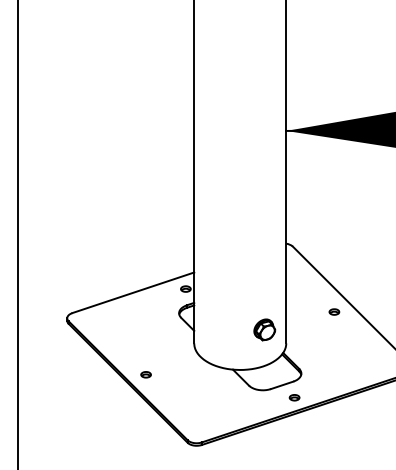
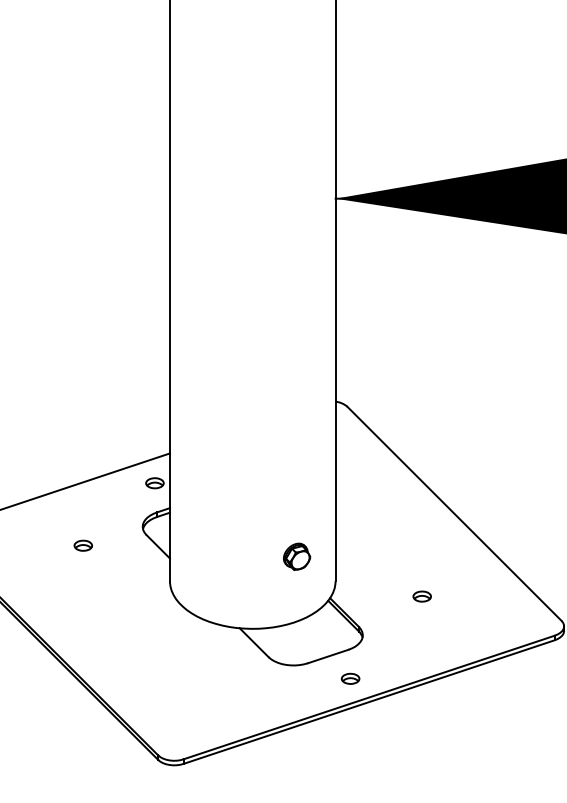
part: (334, 311) -> (422, 595), moved
part: (264, 329) -> (296, 556), size x0.7
part: (145, 374) -> (82, 545), moved

